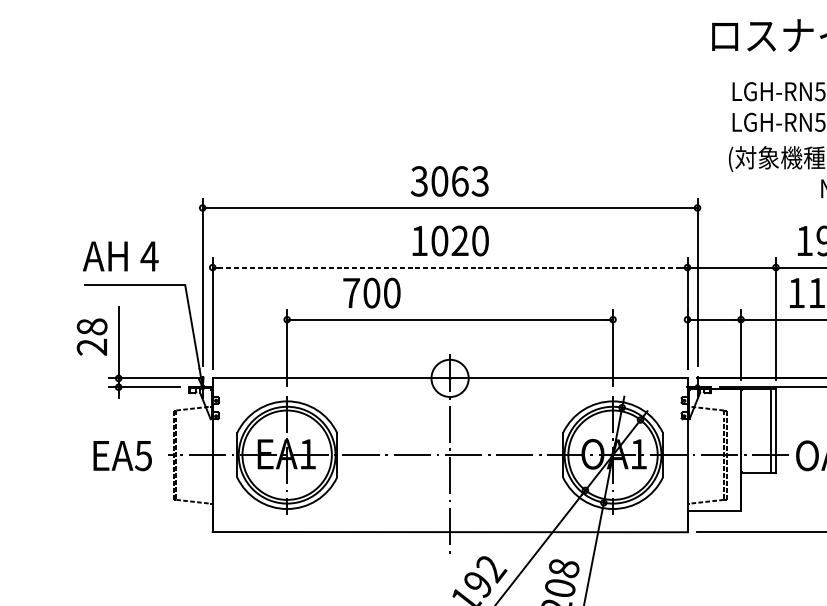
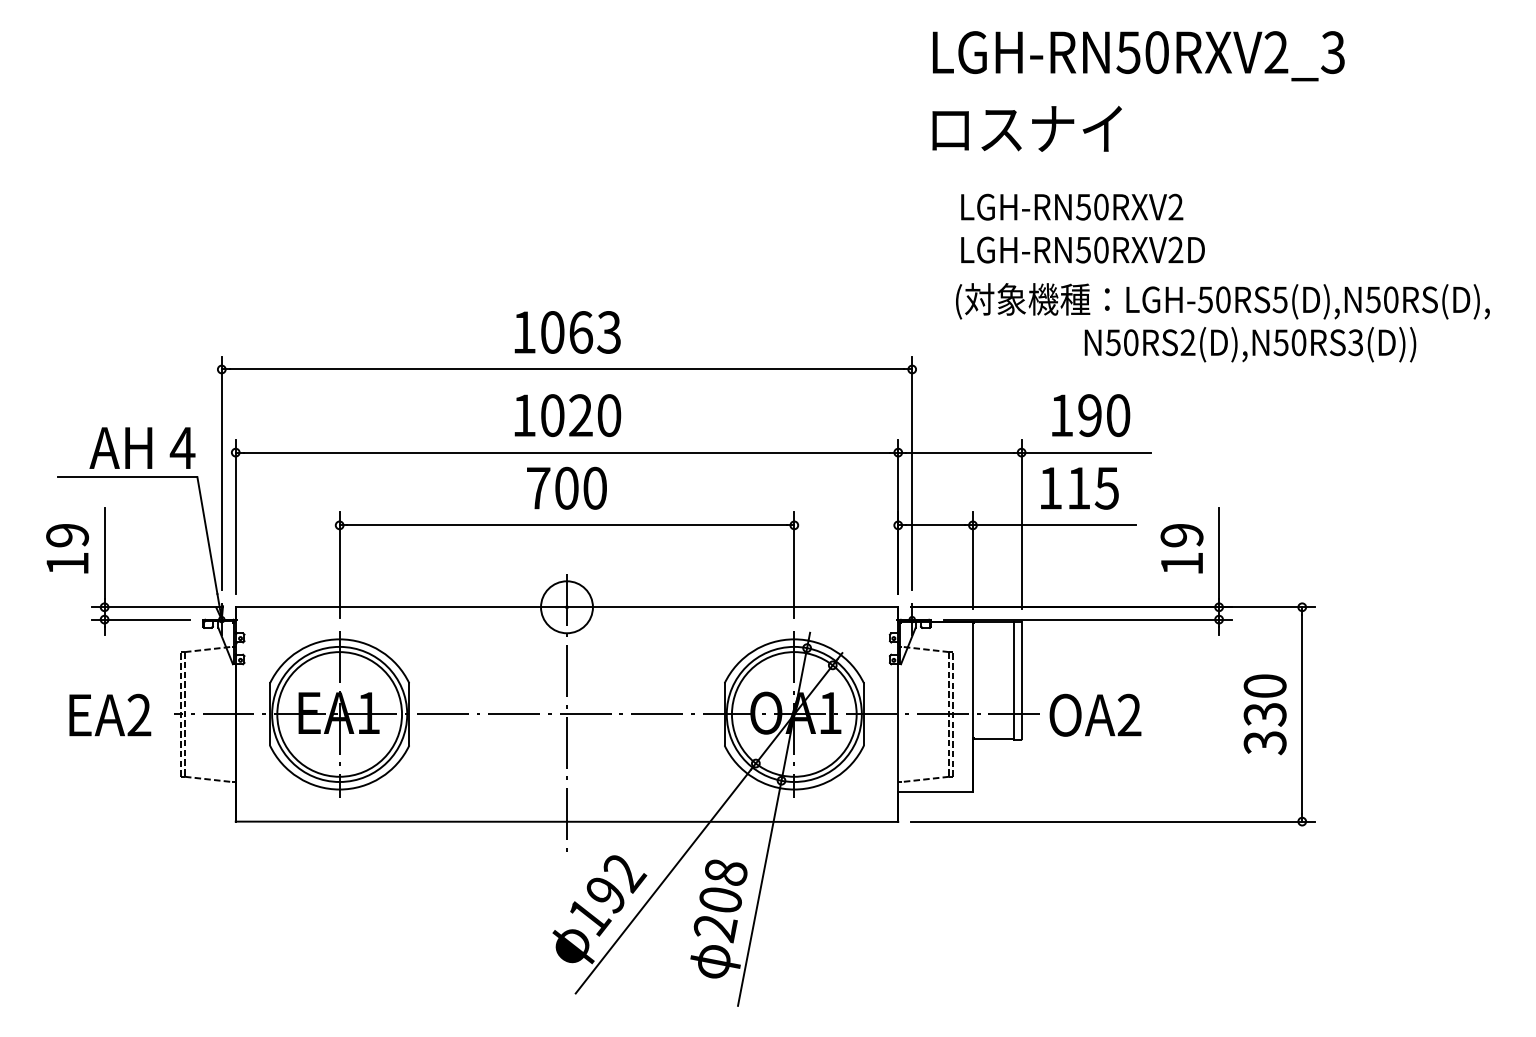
text: (418, 181) -> (523, 332), 3063 -> 1063
text: (120, 255) -> (142, 447), moved
line: (450, 267) -> (567, 452), dashed -> solid
text: (371, 292) -> (566, 487), moved
text: (92, 336) -> (67, 549), 28 -> 19
text: (143, 455) -> (139, 714), EA5 -> EA2

